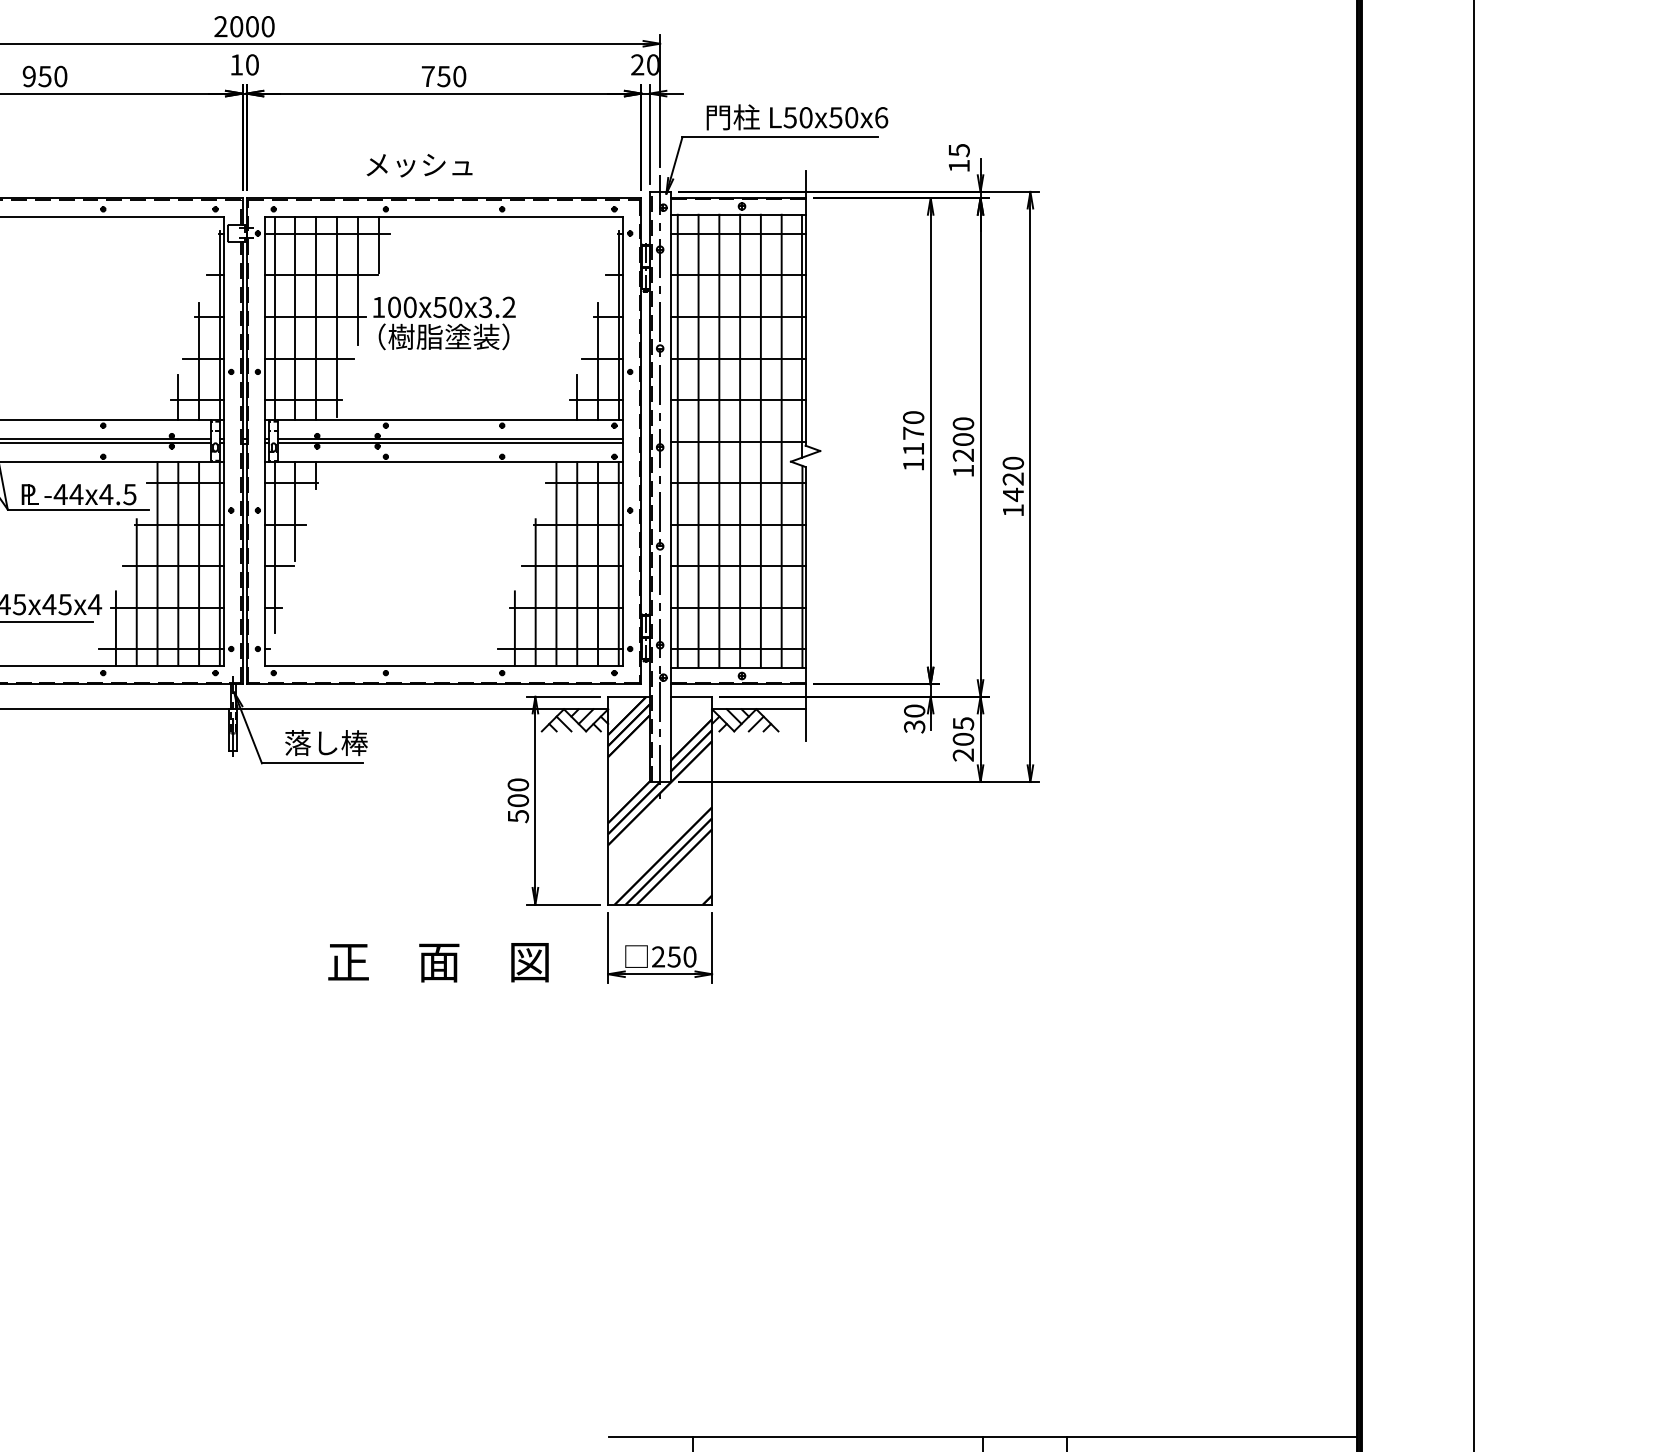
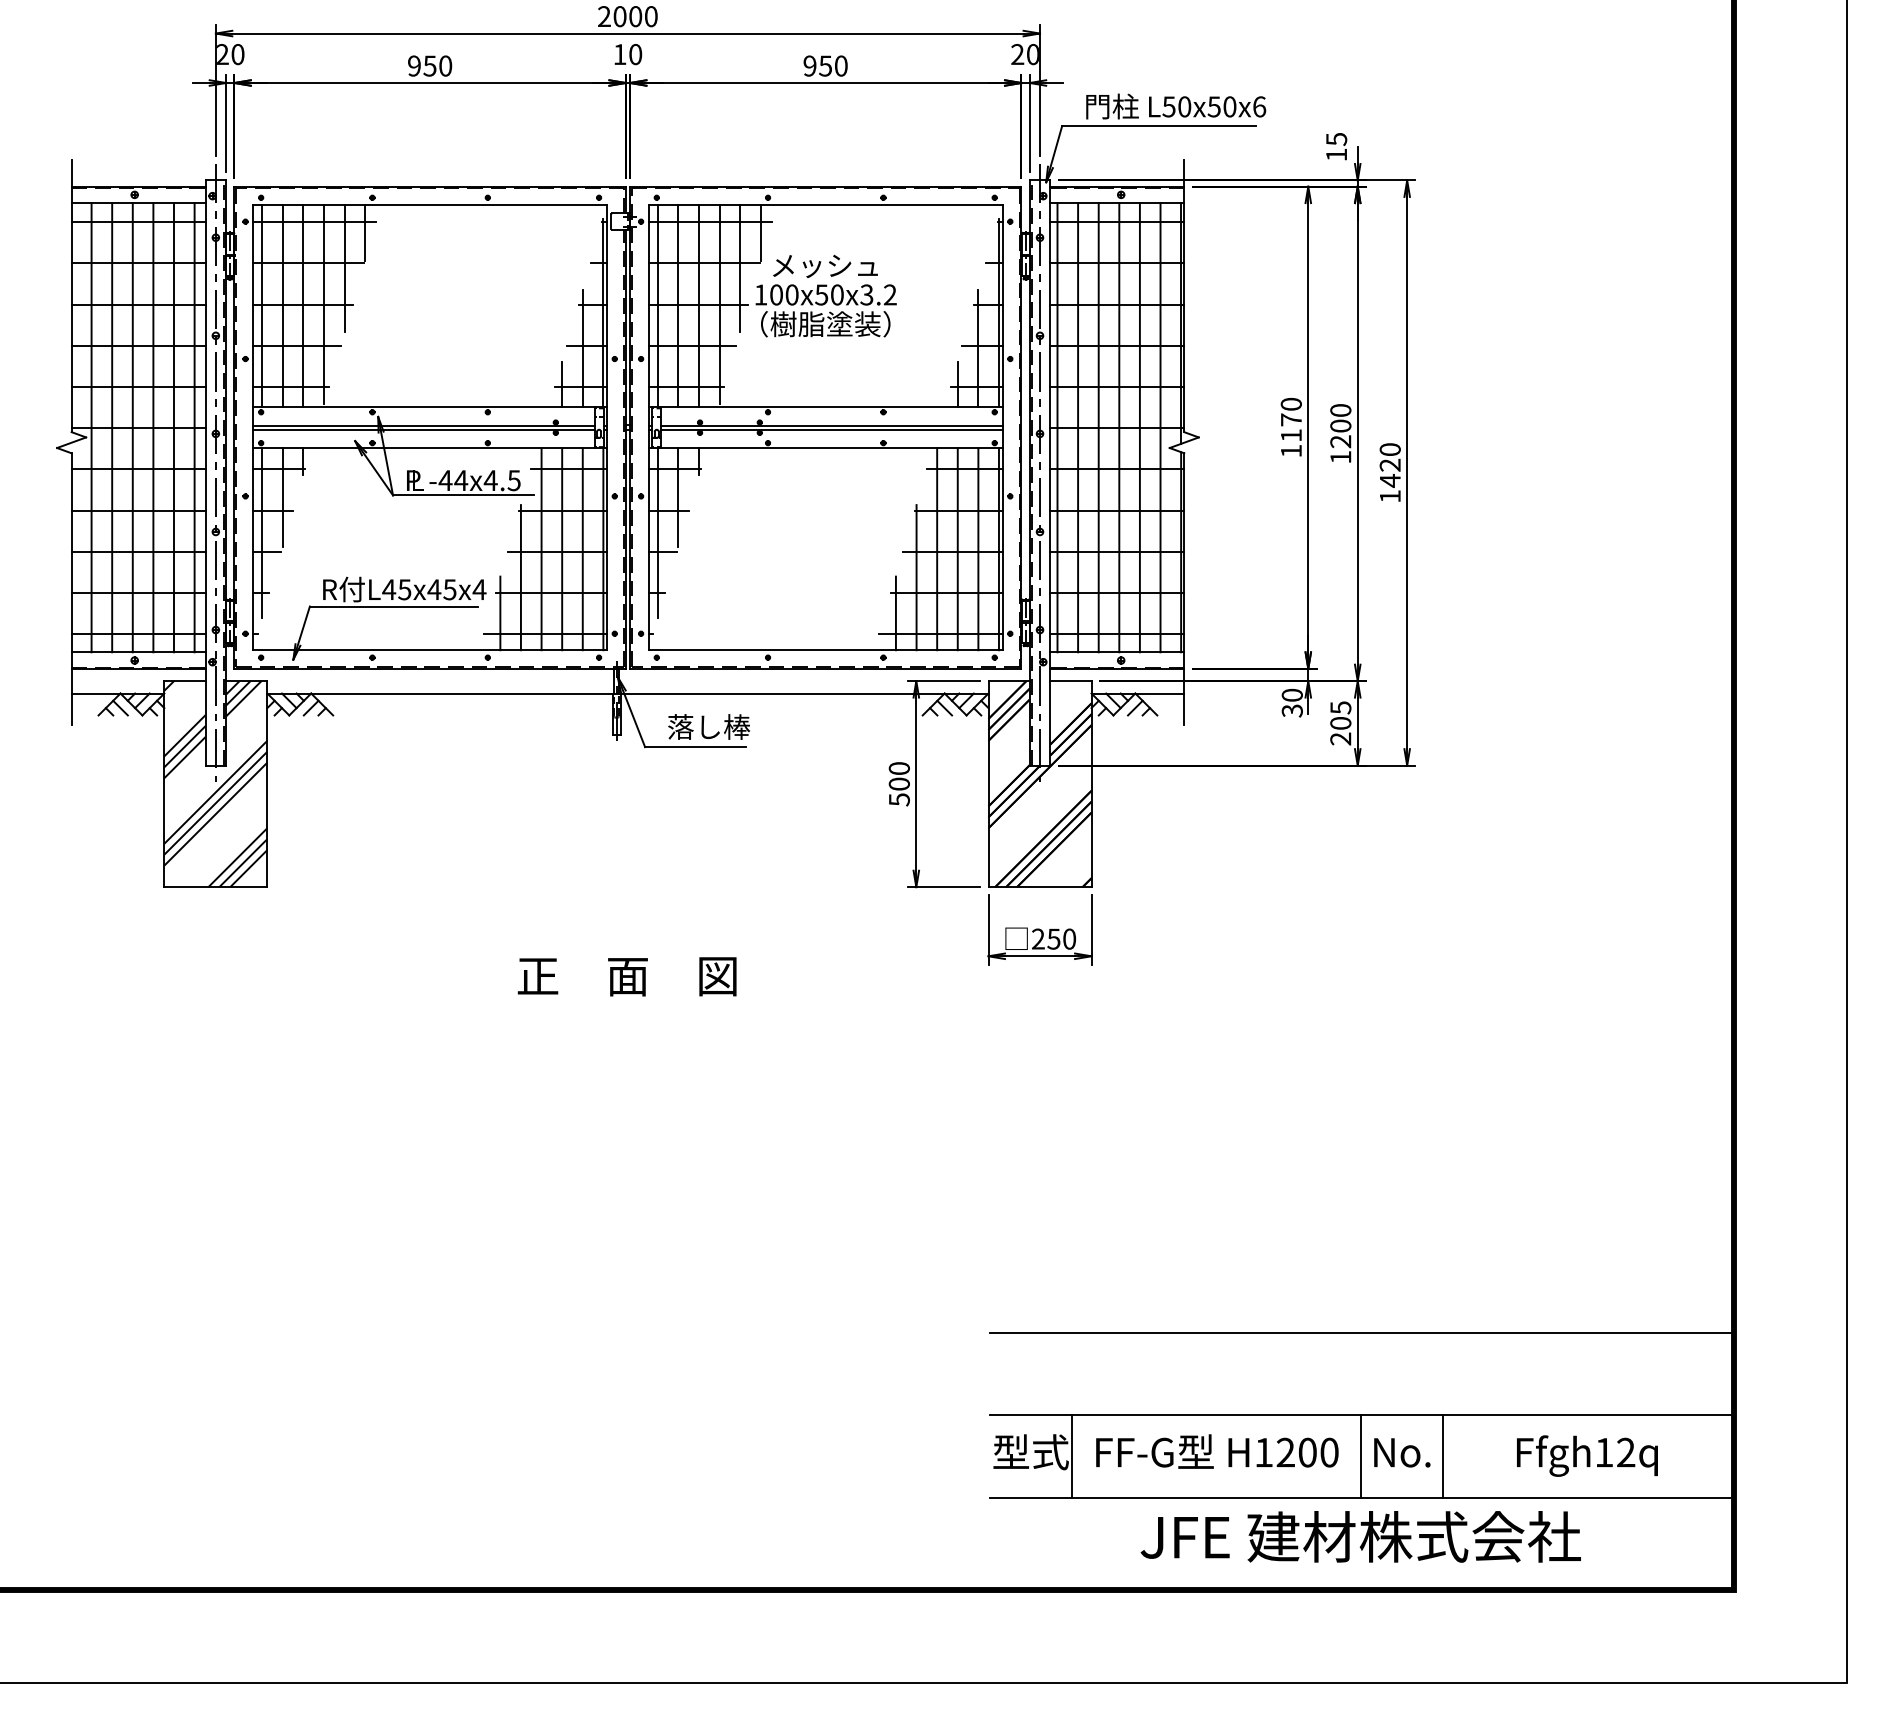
text: (427, 75) -> (809, 65), 750 -> 950
text: (419, 164) -> (825, 265), moved
text: (437, 962) -> (626, 976), moved
line: (983, 1353) -> (1360, 1332), added

